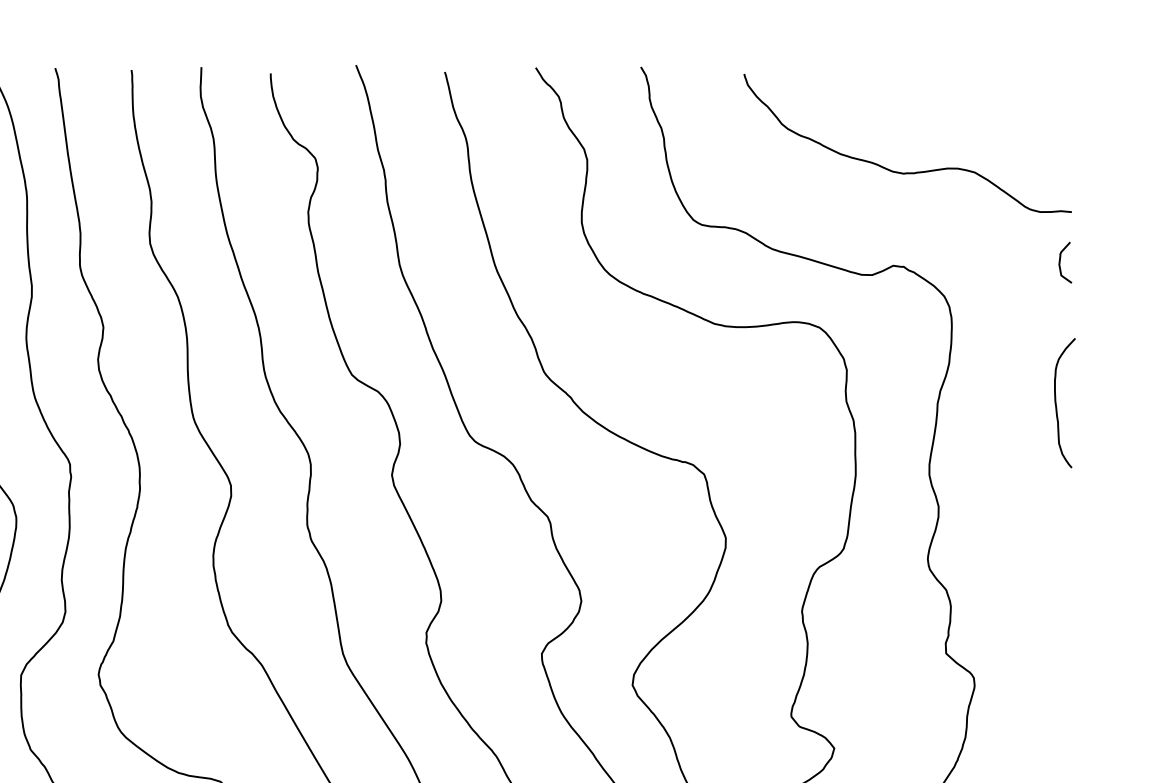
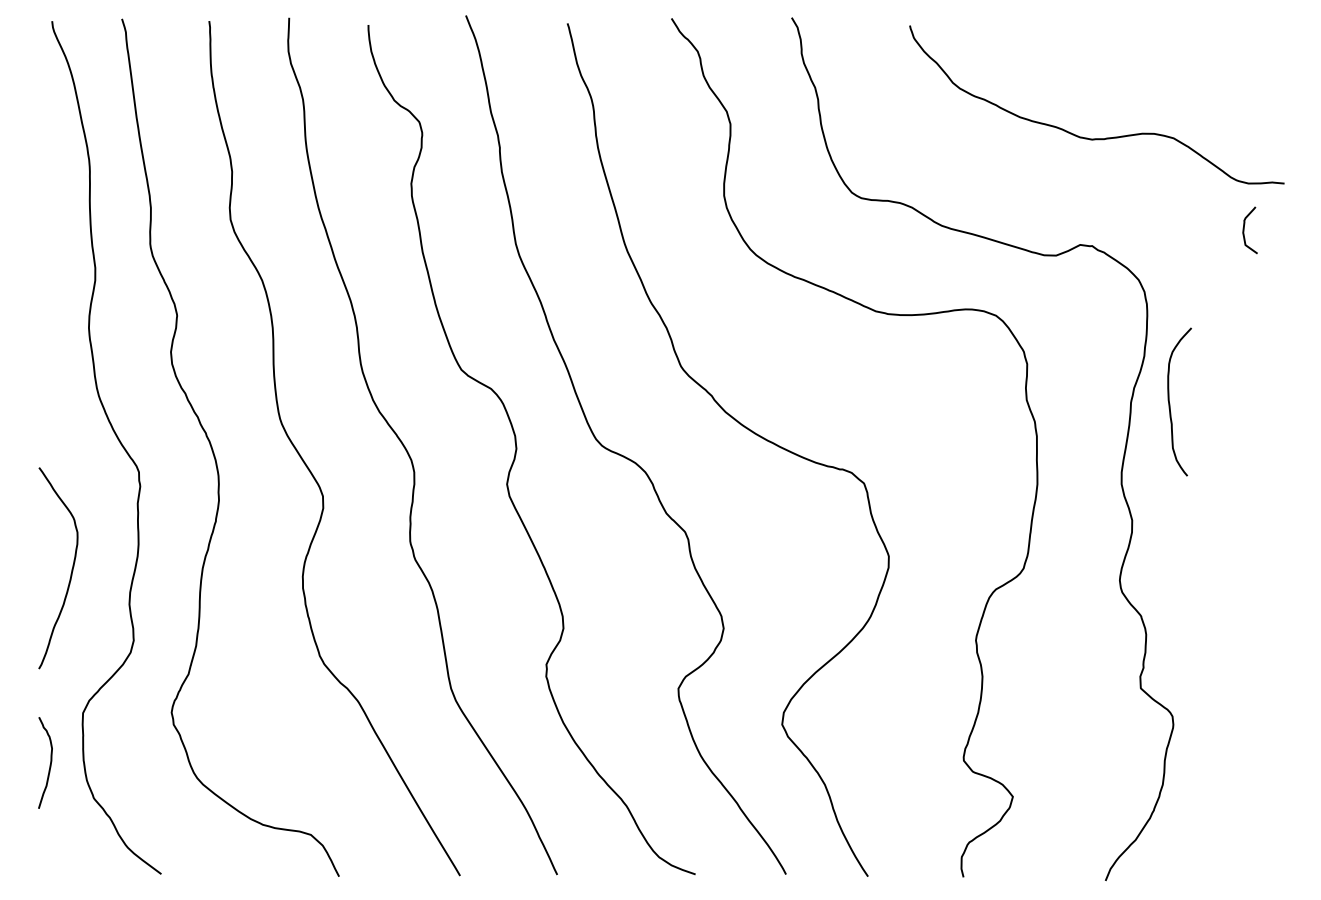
curve: (1060, 262) -> (1244, 230), moved
curve: (1056, 404) -> (1170, 403), moved

